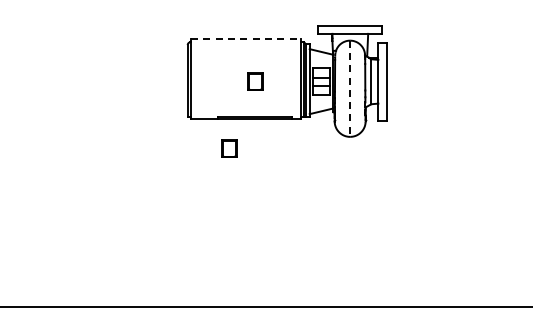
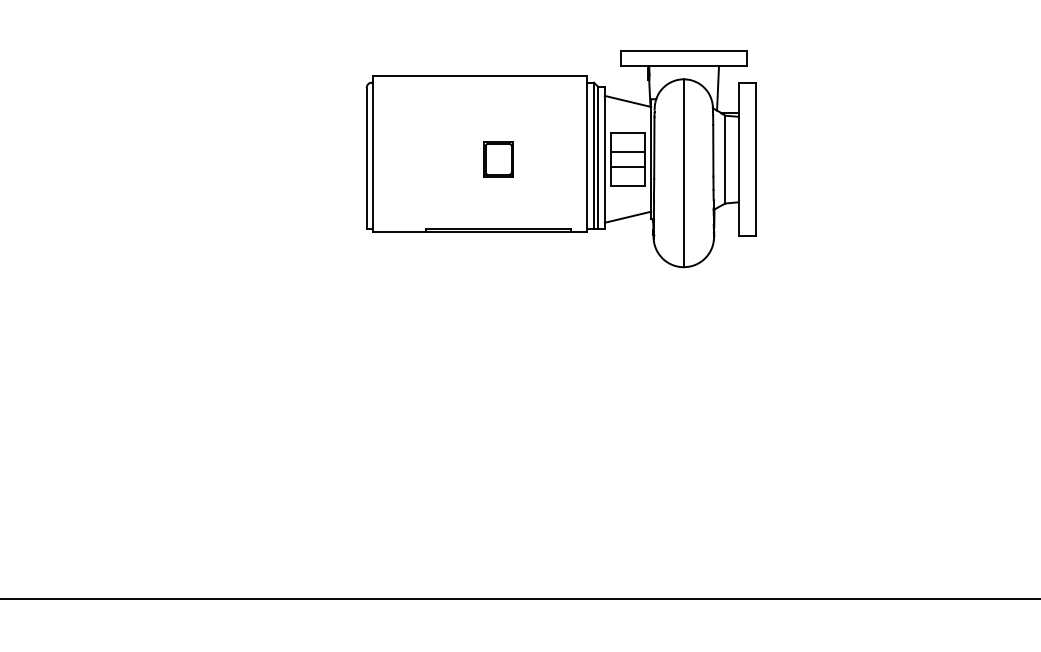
line: (245, 39) -> (479, 77), dashed -> solid
line: (350, 89) -> (684, 174), dashed -> solid
part: (229, 148) -> (448, 289), removed

